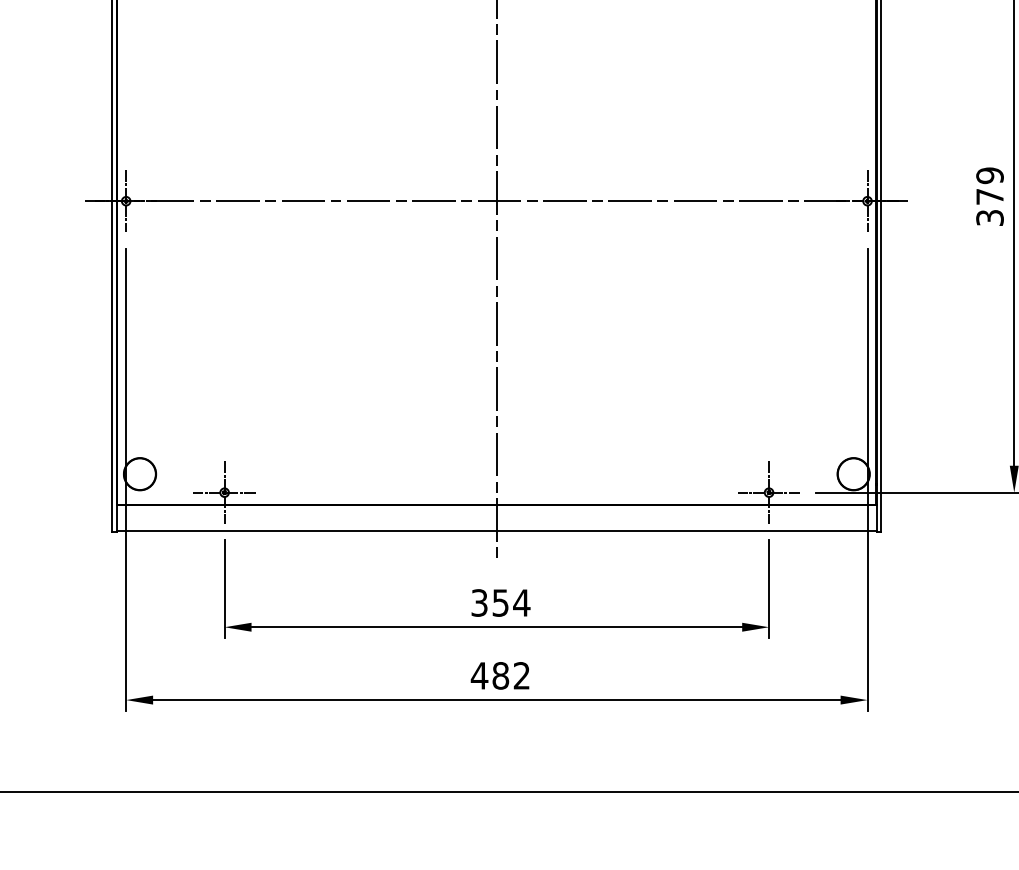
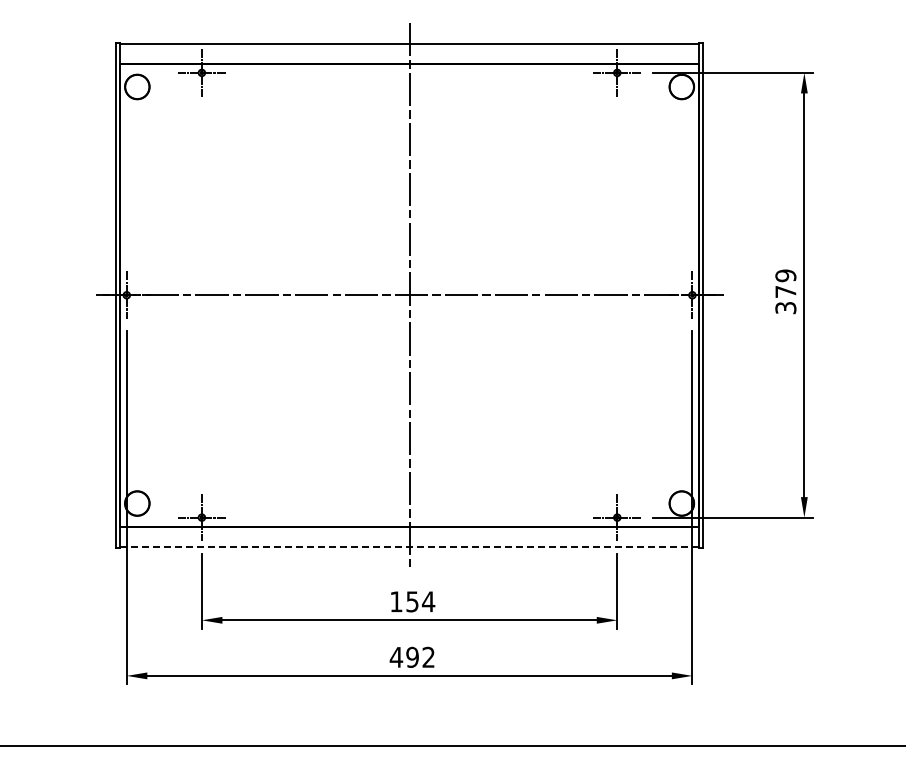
line: (496, 530) -> (409, 546), solid -> dashed
text: (479, 602) -> (396, 601), 354 -> 154
text: (500, 675) -> (412, 657), 482 -> 492

